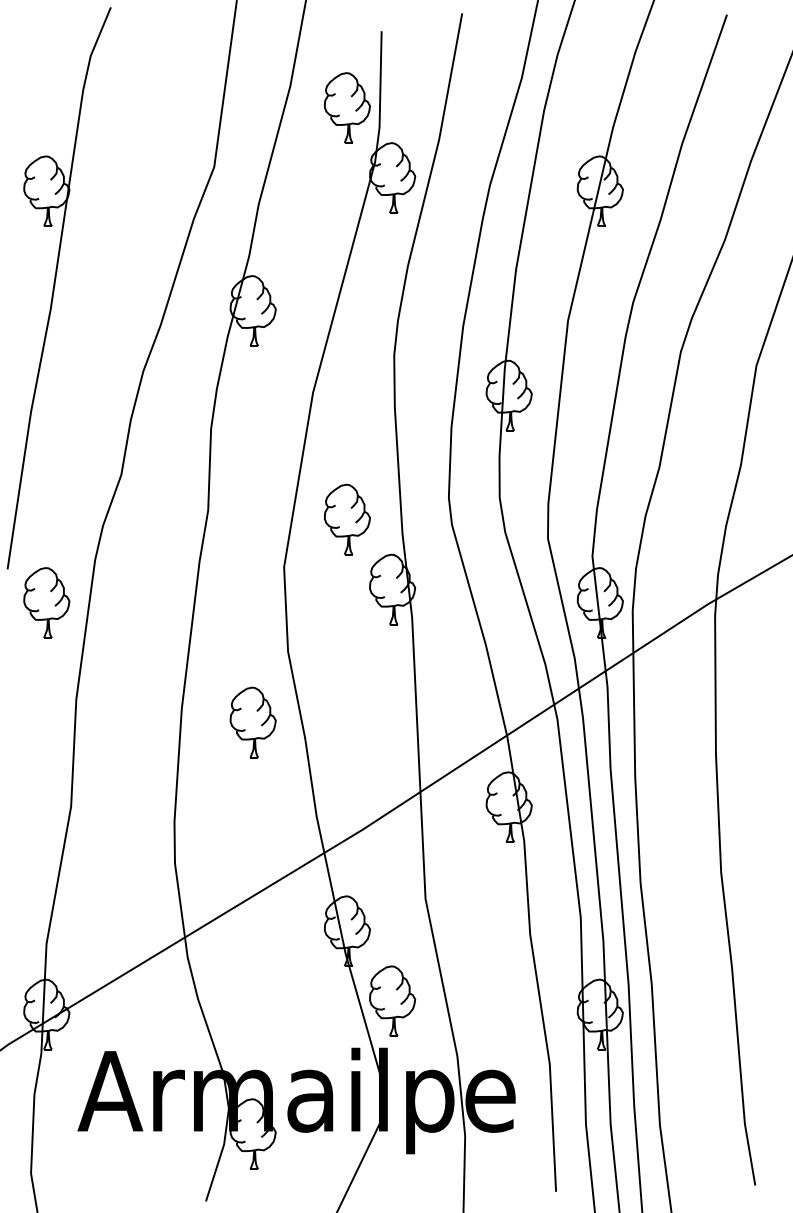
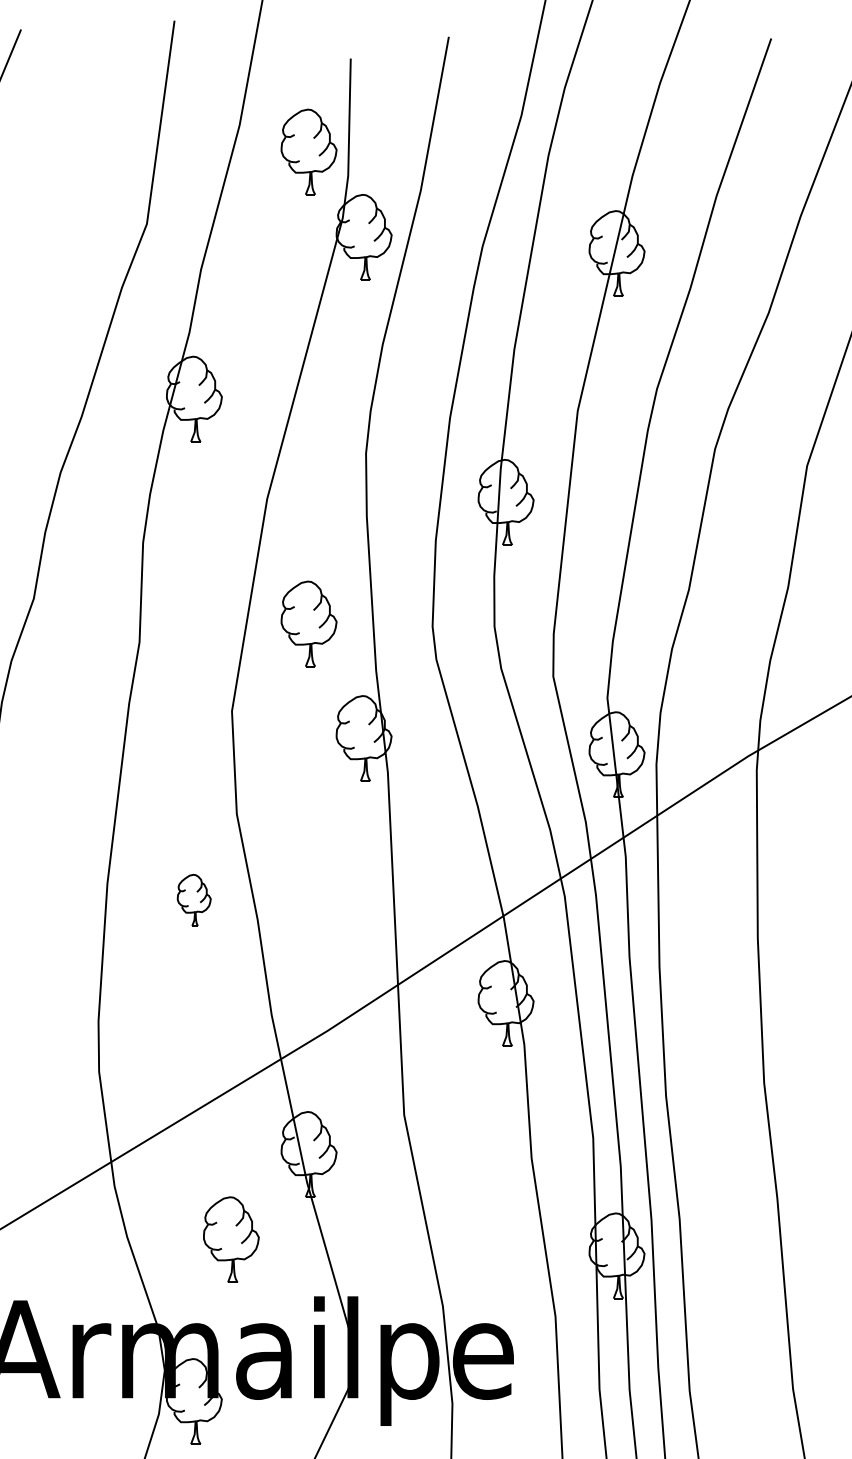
part: (347, 519) -> (309, 623), moved
part: (252, 722) -> (193, 900), size x0.6
part: (392, 1000) -> (231, 1238), moved

